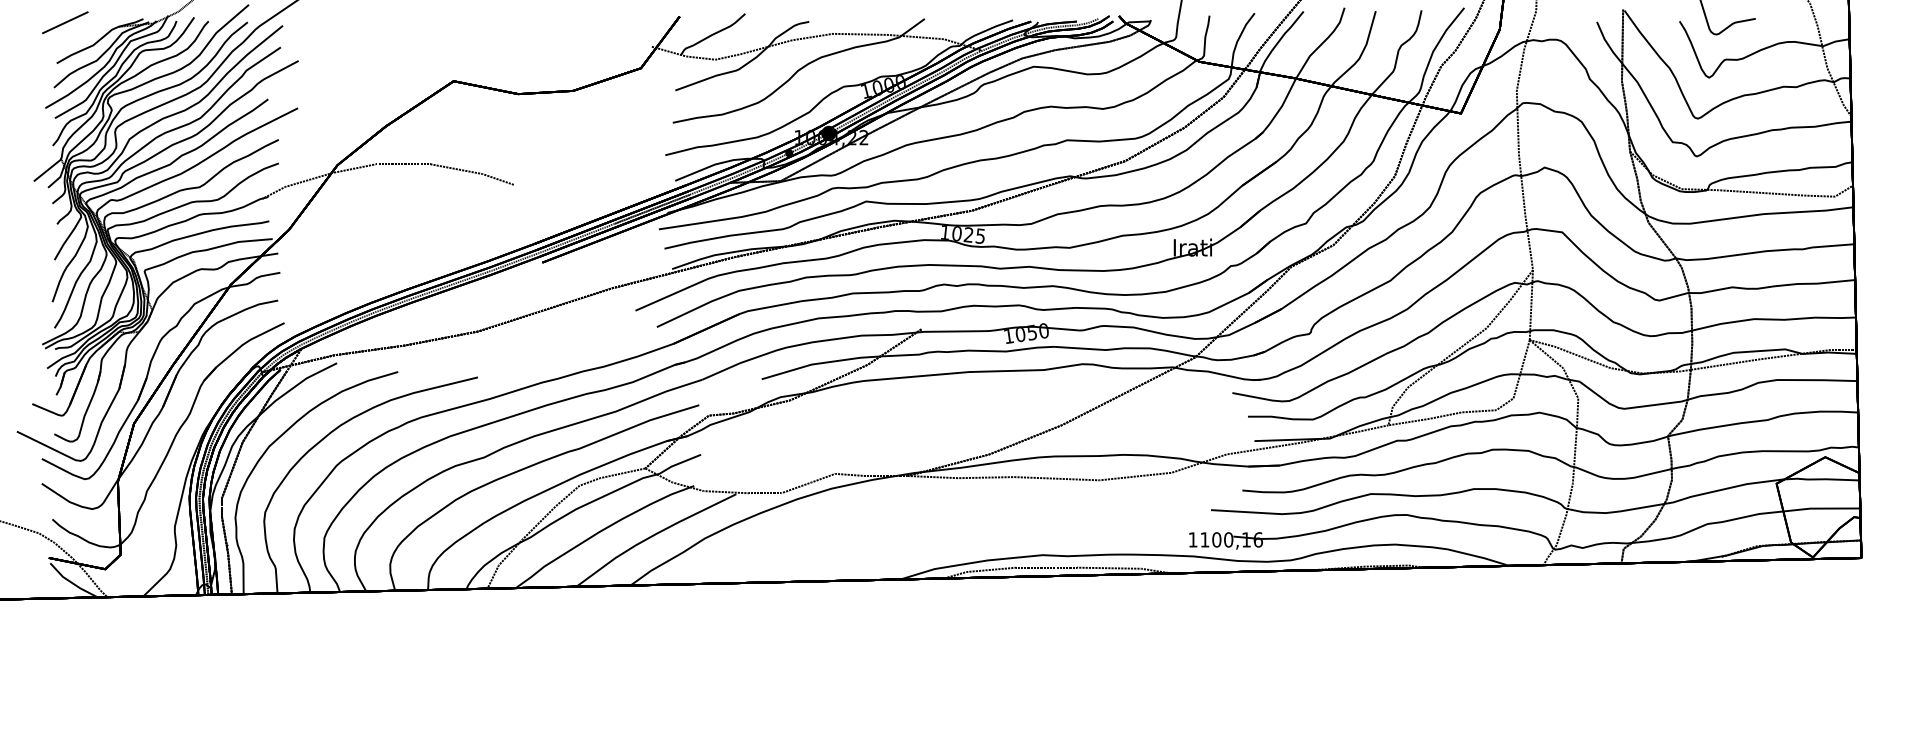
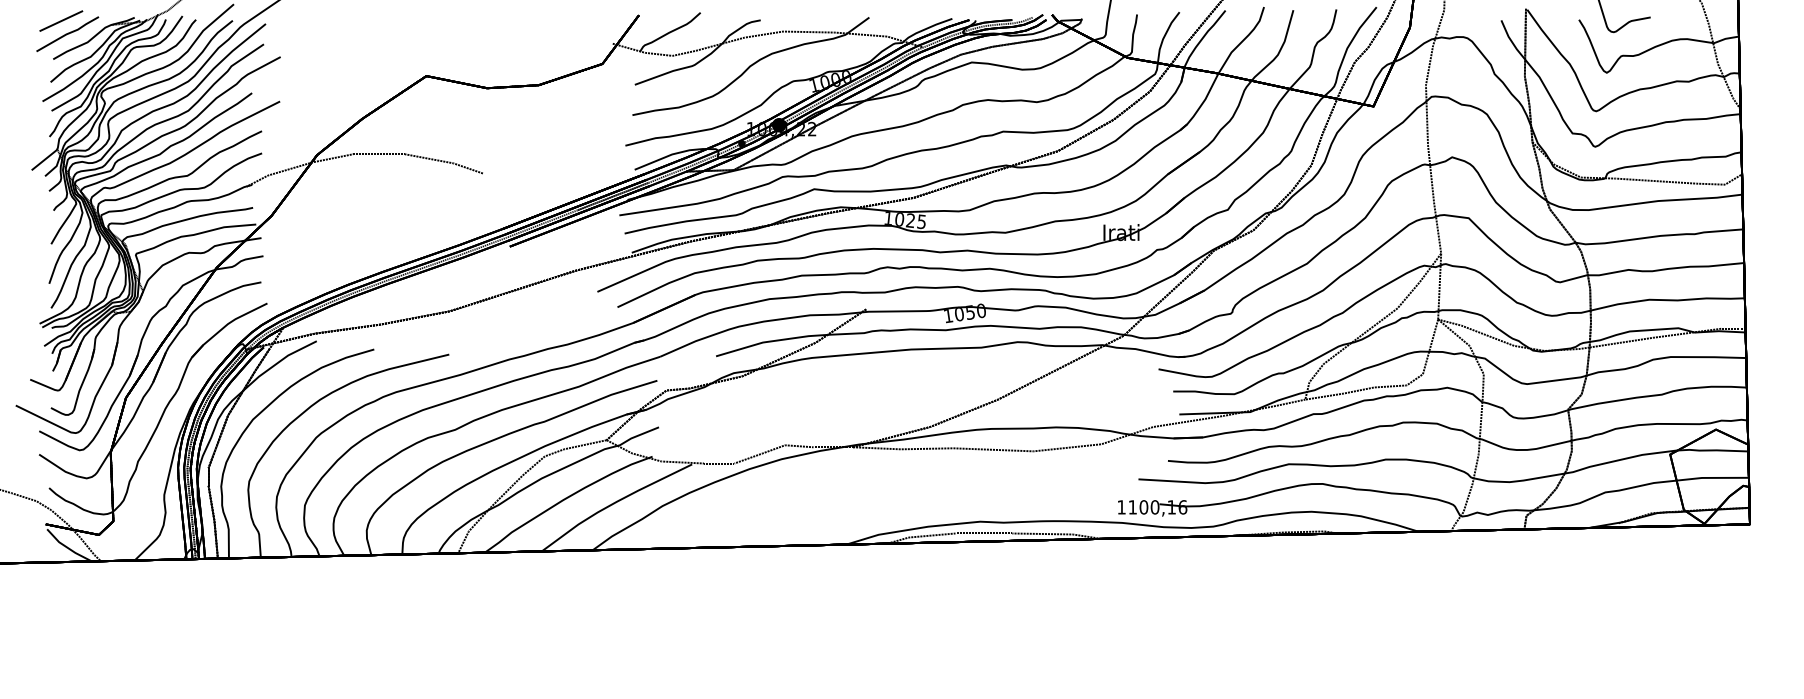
line: (71, 36) -> (67, 34), added

